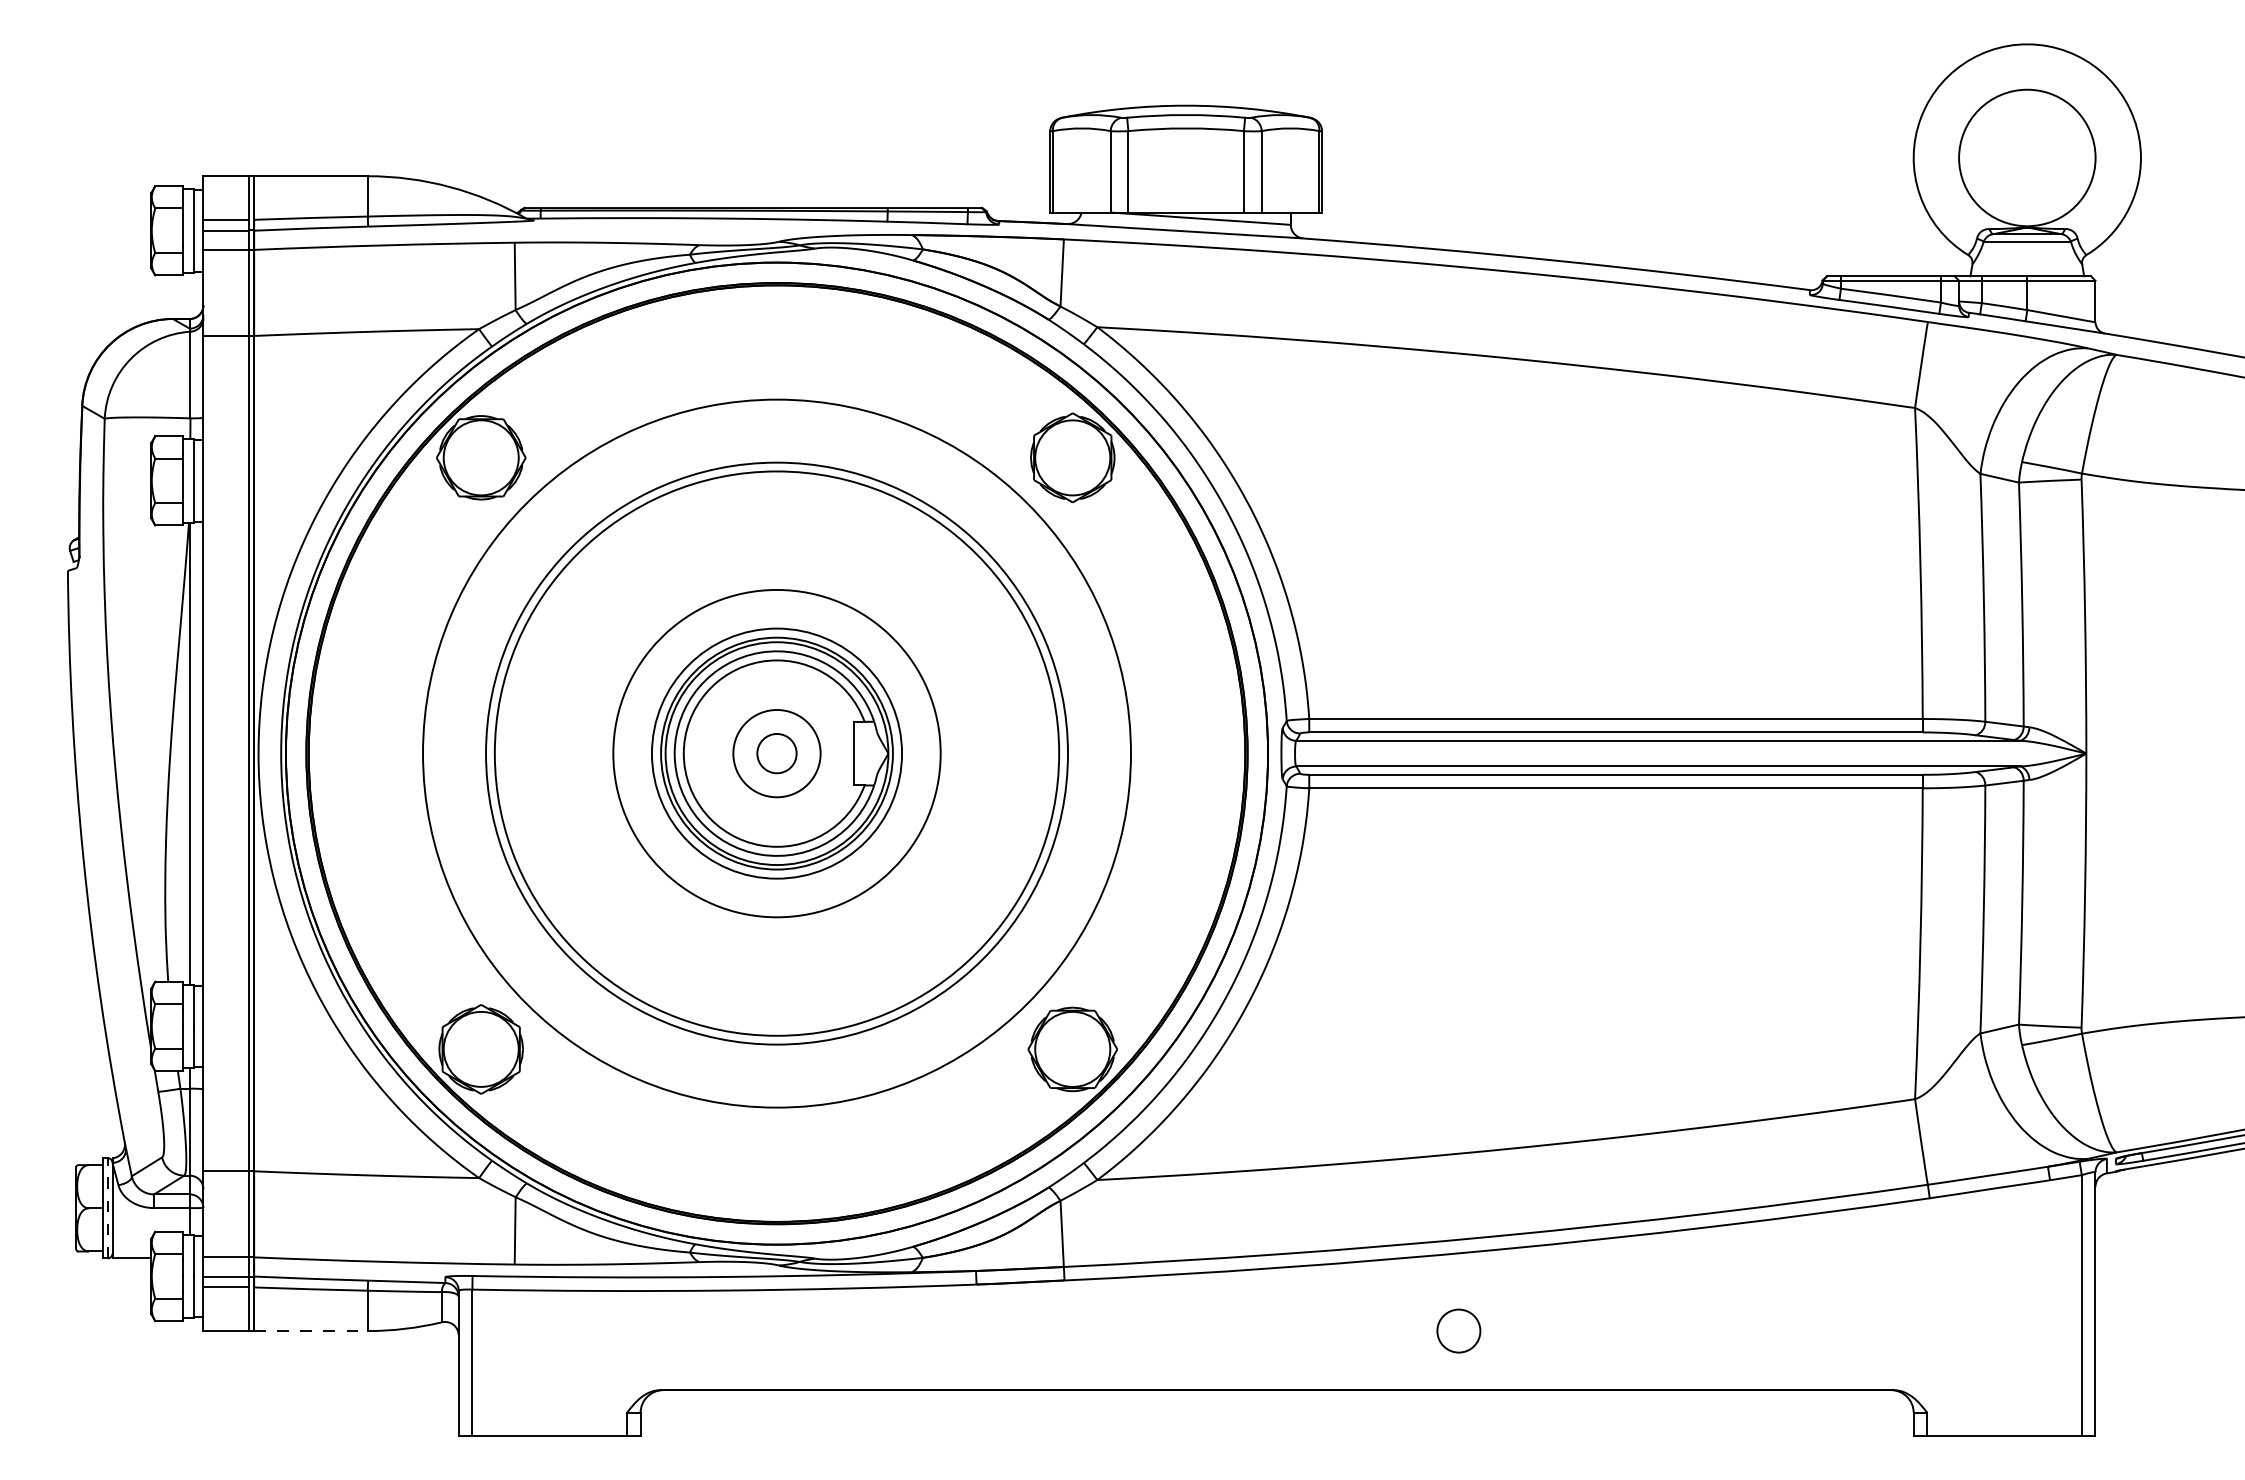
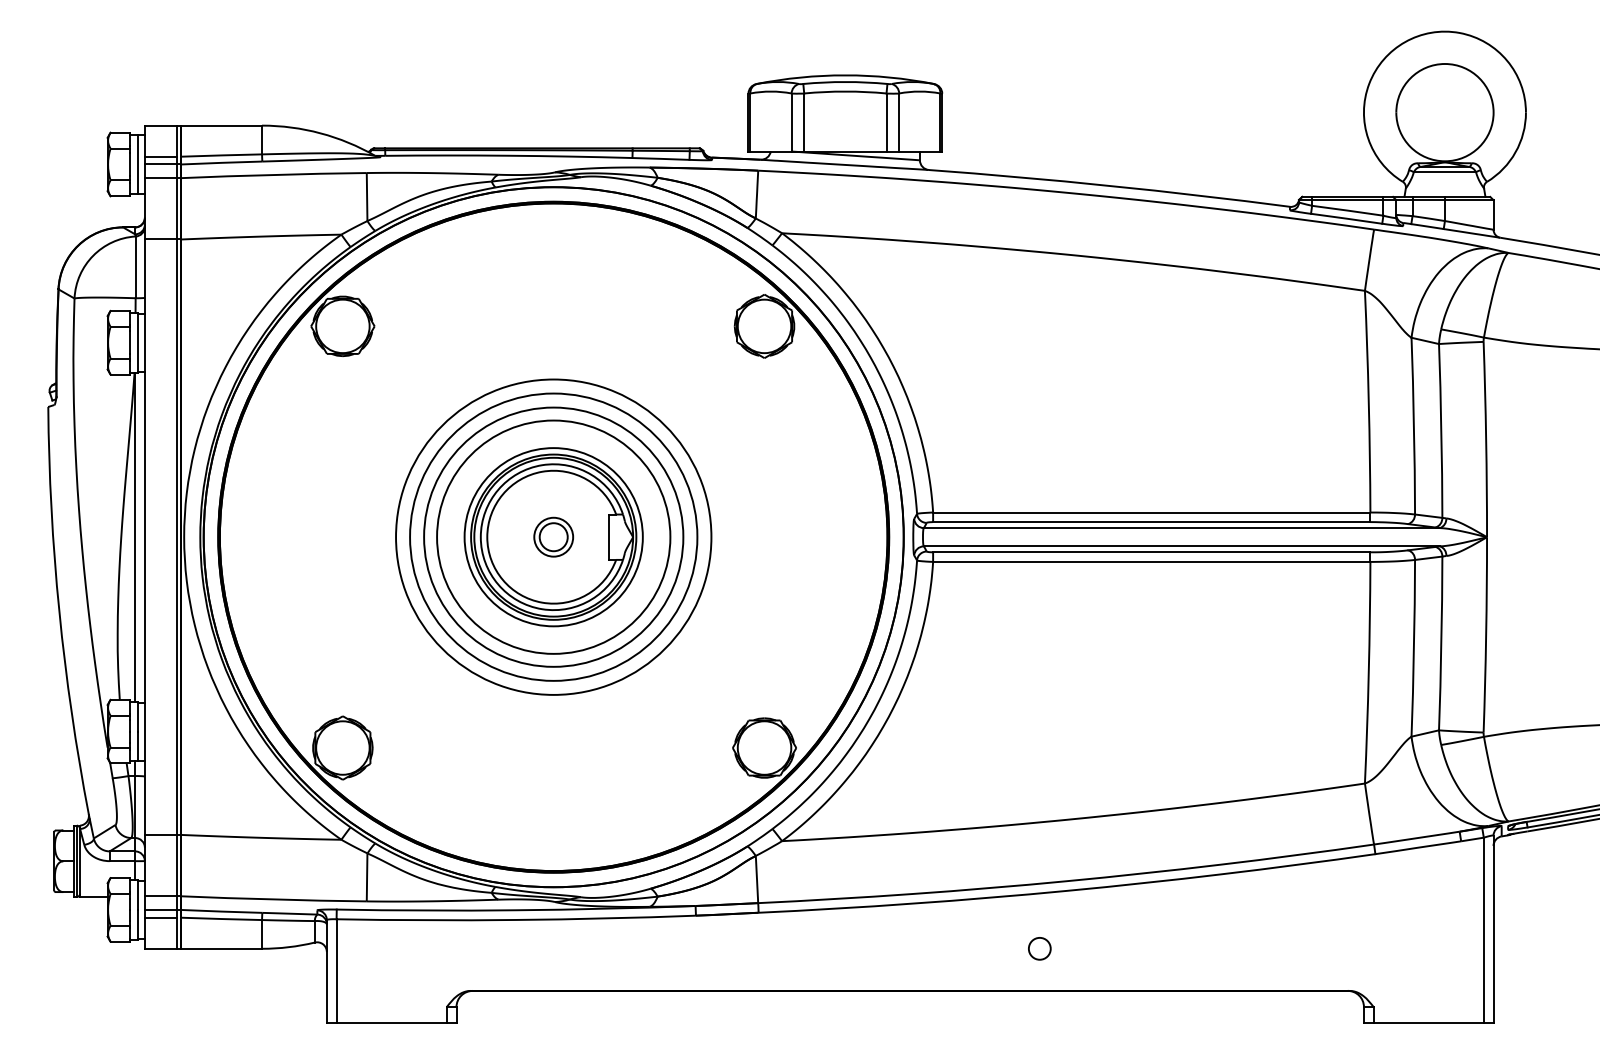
circle: (776, 753) -> (553, 537), size x0.62
circle: (776, 753) -> (553, 537), size x0.62
circle: (776, 753) -> (553, 537), size x0.62
circle: (776, 753) -> (553, 537), size x0.71
line: (107, 1207) -> (76, 860), dashed -> solid
circle: (1458, 1330) -> (1039, 948), size x0.71
line: (310, 1331) -> (221, 949), dashed -> solid

